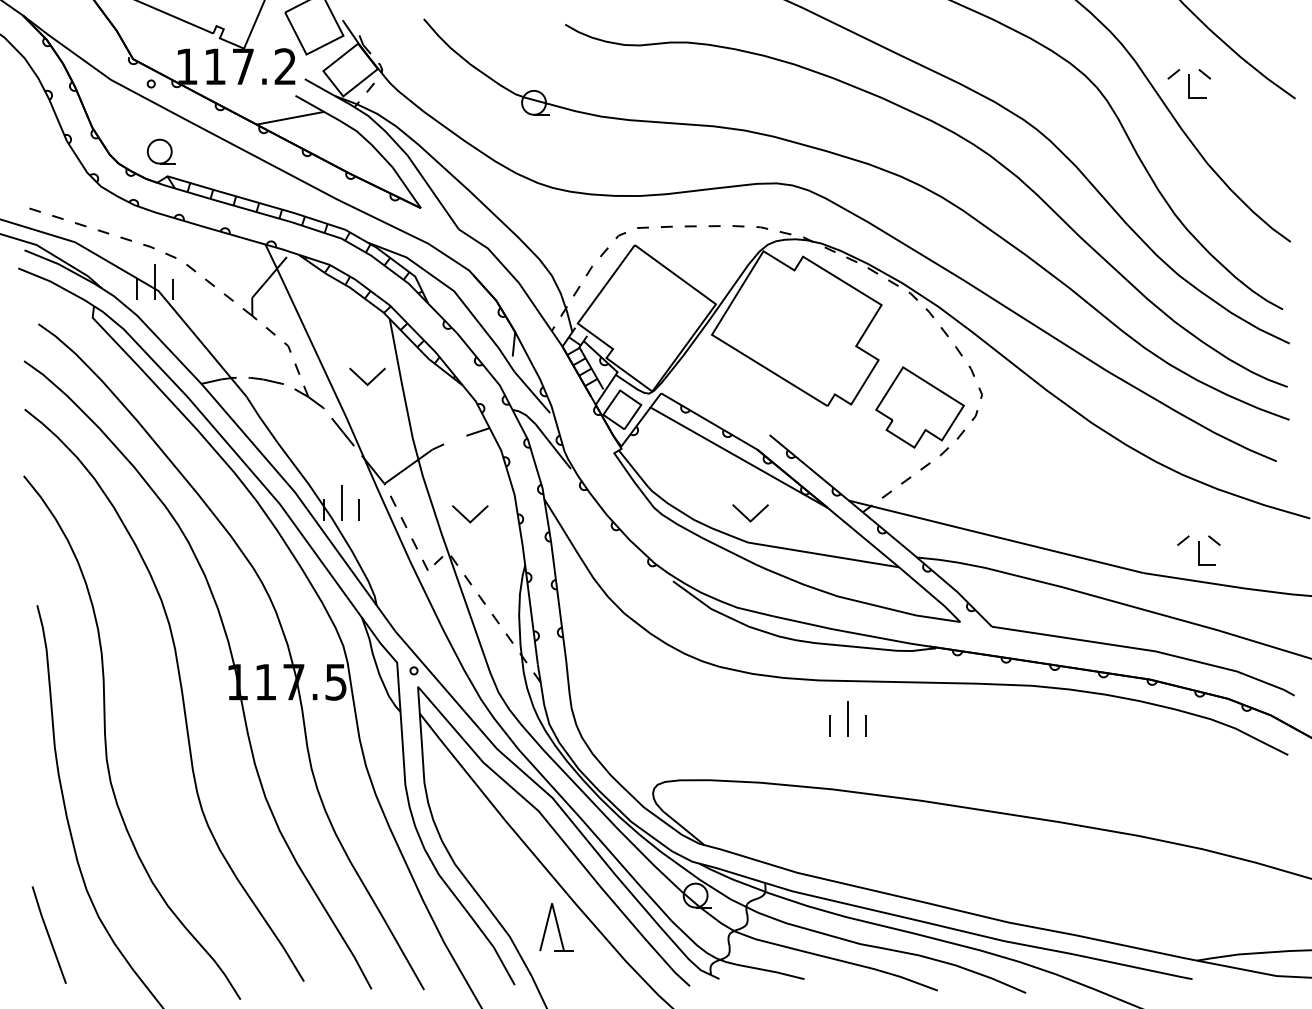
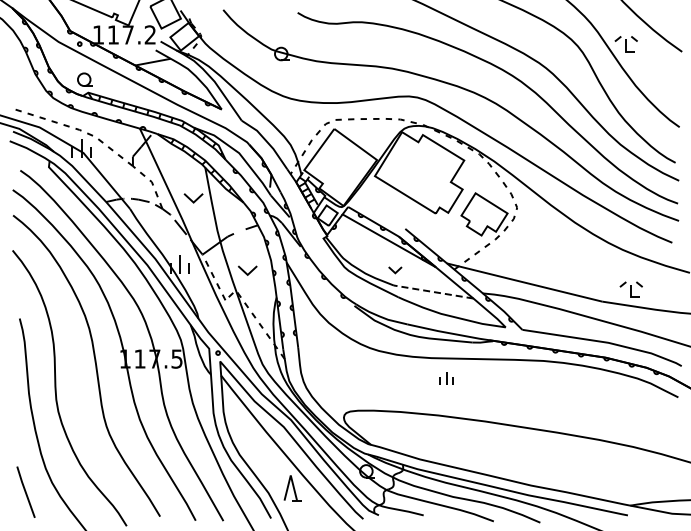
part: (750, 513) -> (395, 270), size x0.7
line: (823, 553) -> (433, 291), solid -> dashed
part: (847, 719) -> (446, 378), size x0.7

